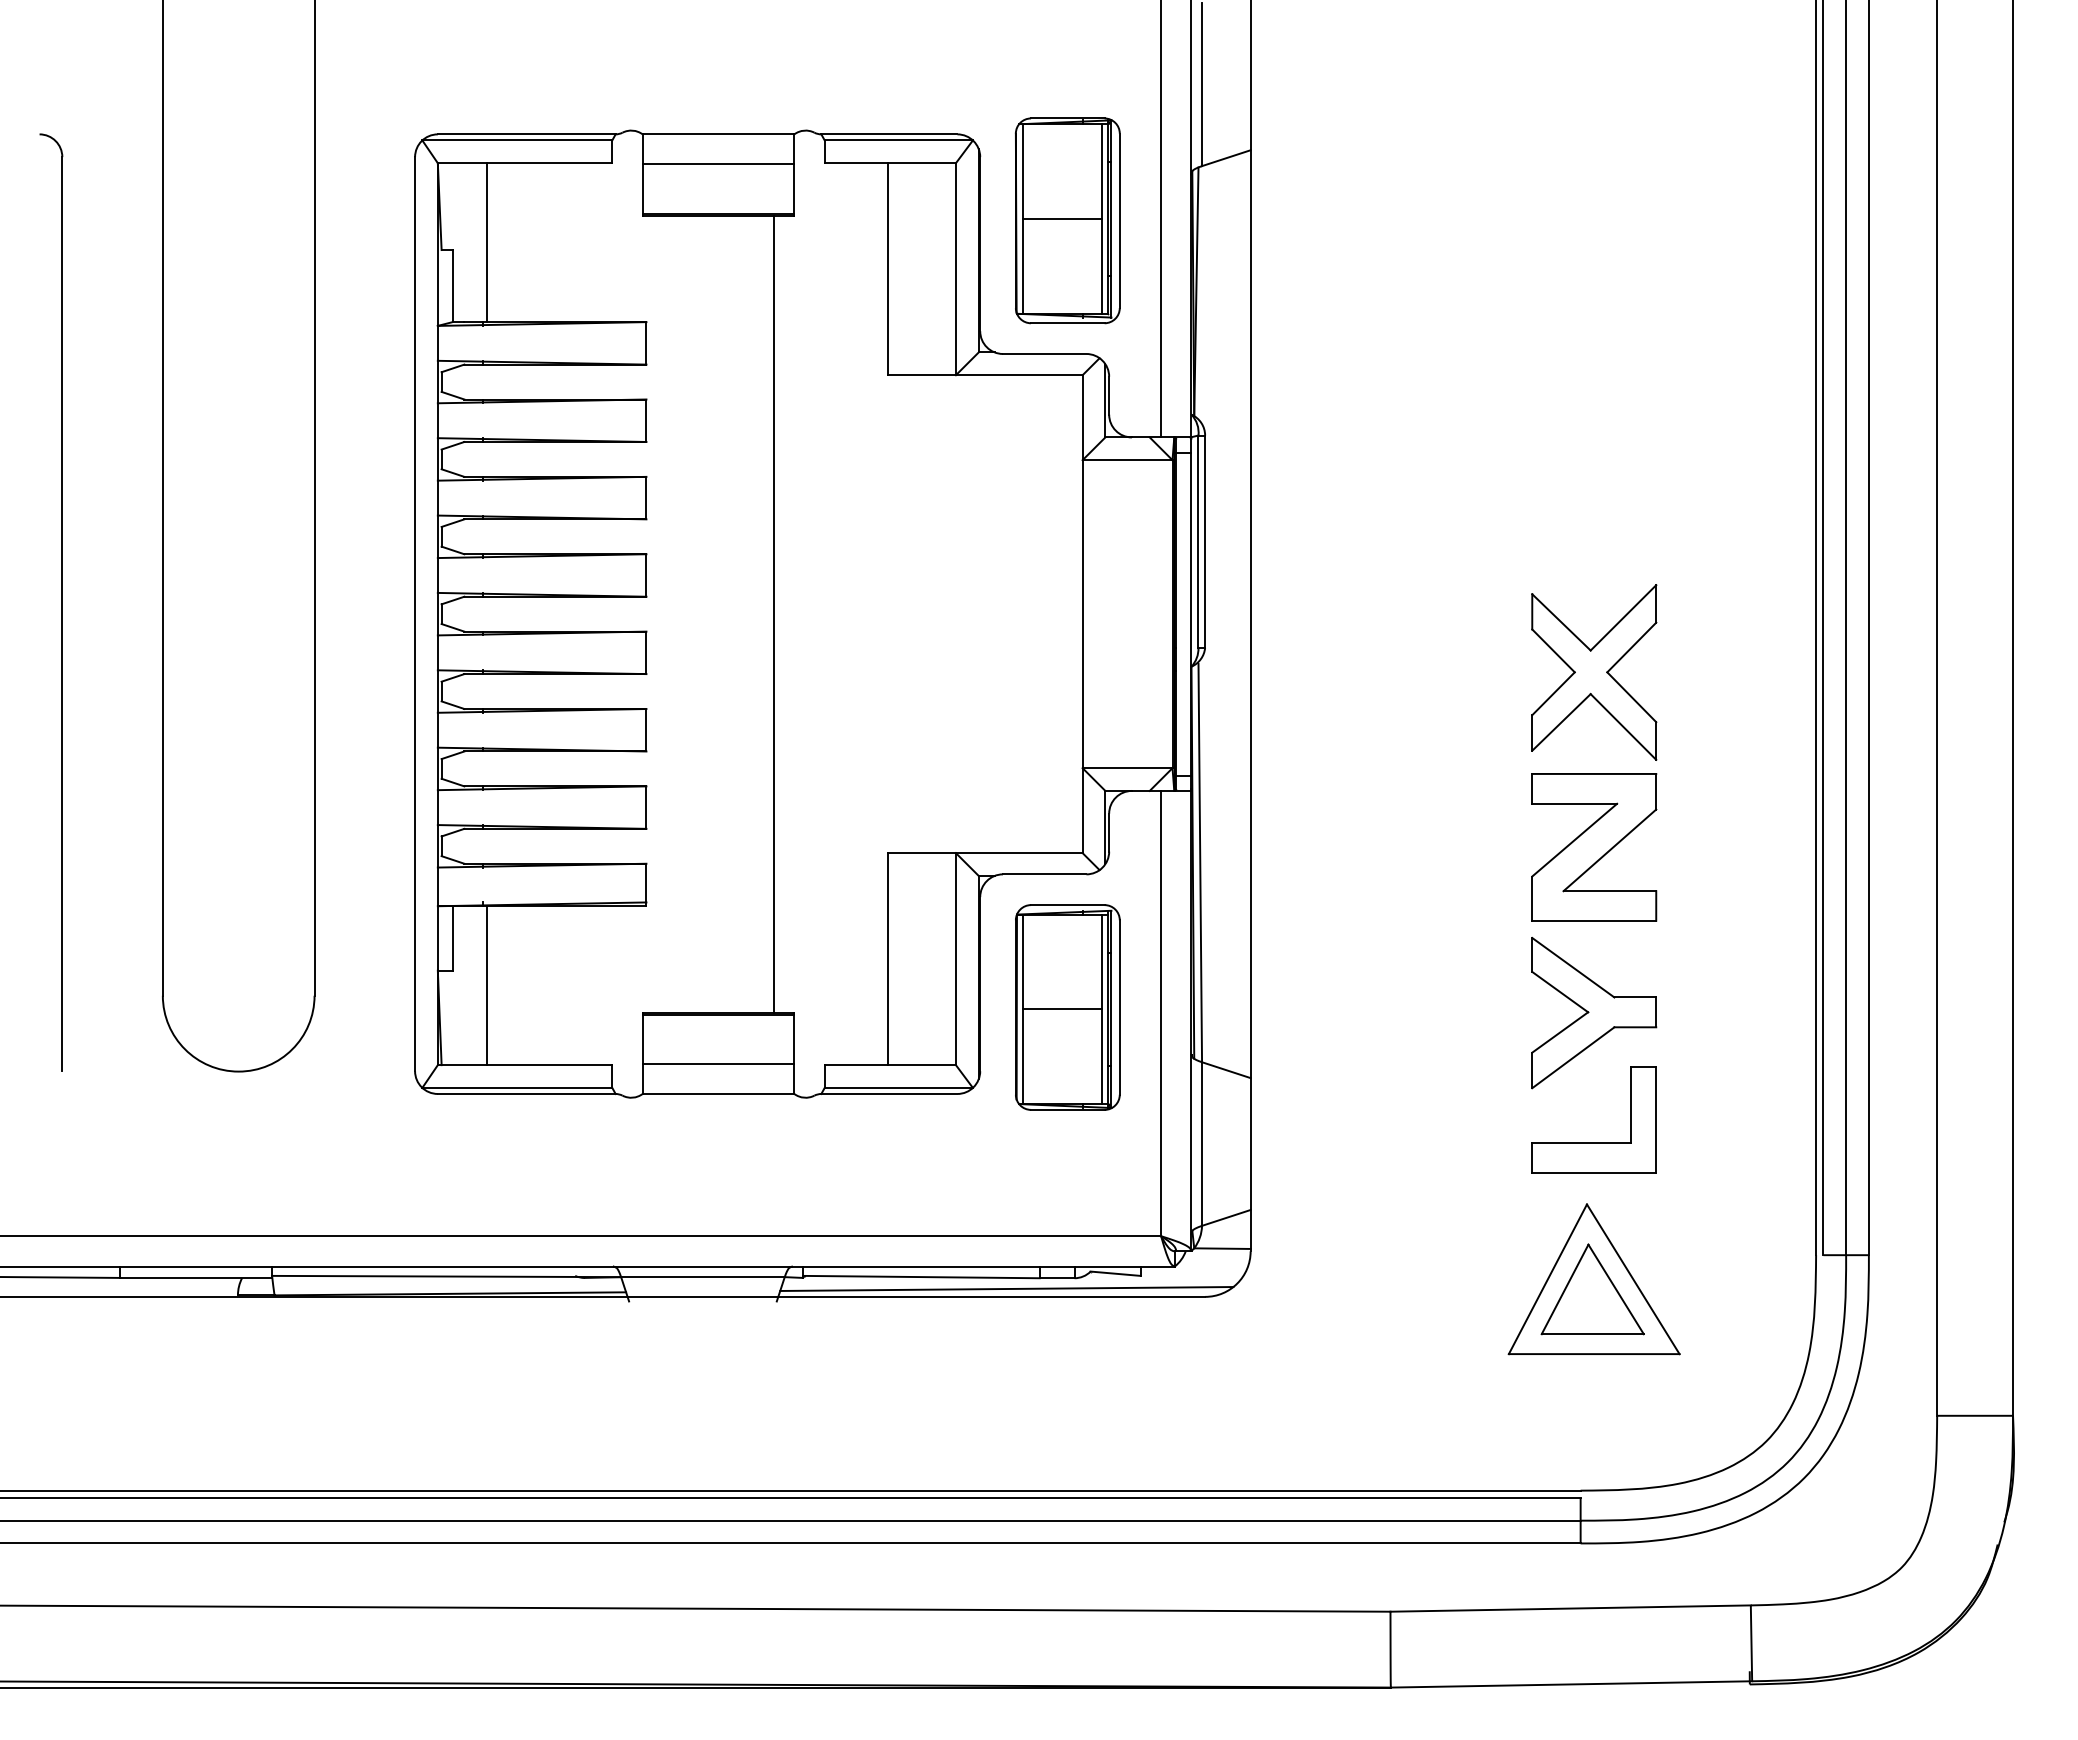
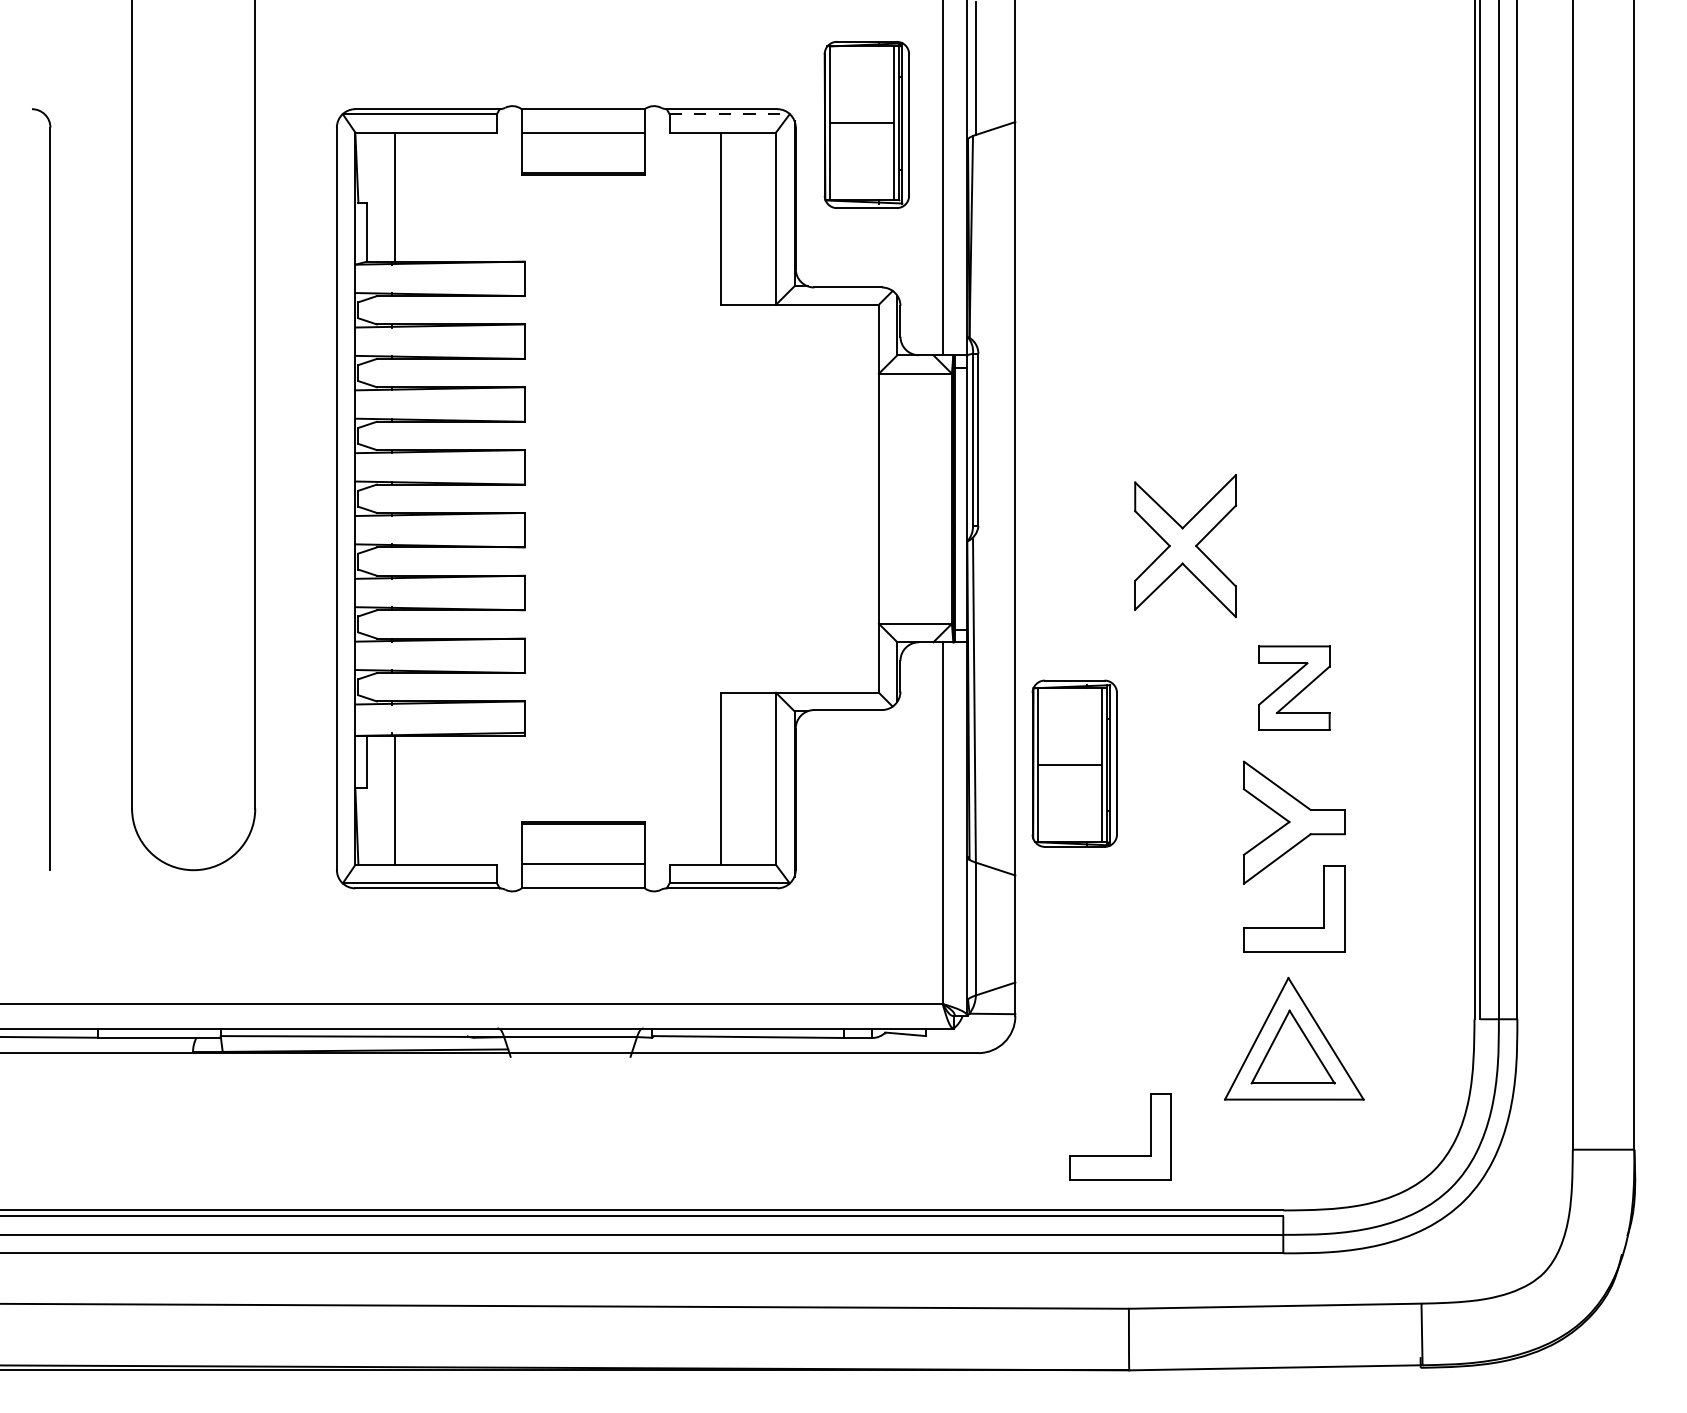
line: (899, 140) -> (730, 114), solid -> dashed
part: (1067, 220) -> (866, 124), moved
line: (773, 613) -> (627, 498), removed
part: (1594, 672) -> (1185, 546), moved
part: (1594, 847) -> (1294, 688), size x0.7
part: (1067, 1007) -> (1074, 763), moved
line: (1006, 1288) -> (817, 1046), removed
part: (1379, 1422) -> (1119, 1155), added

